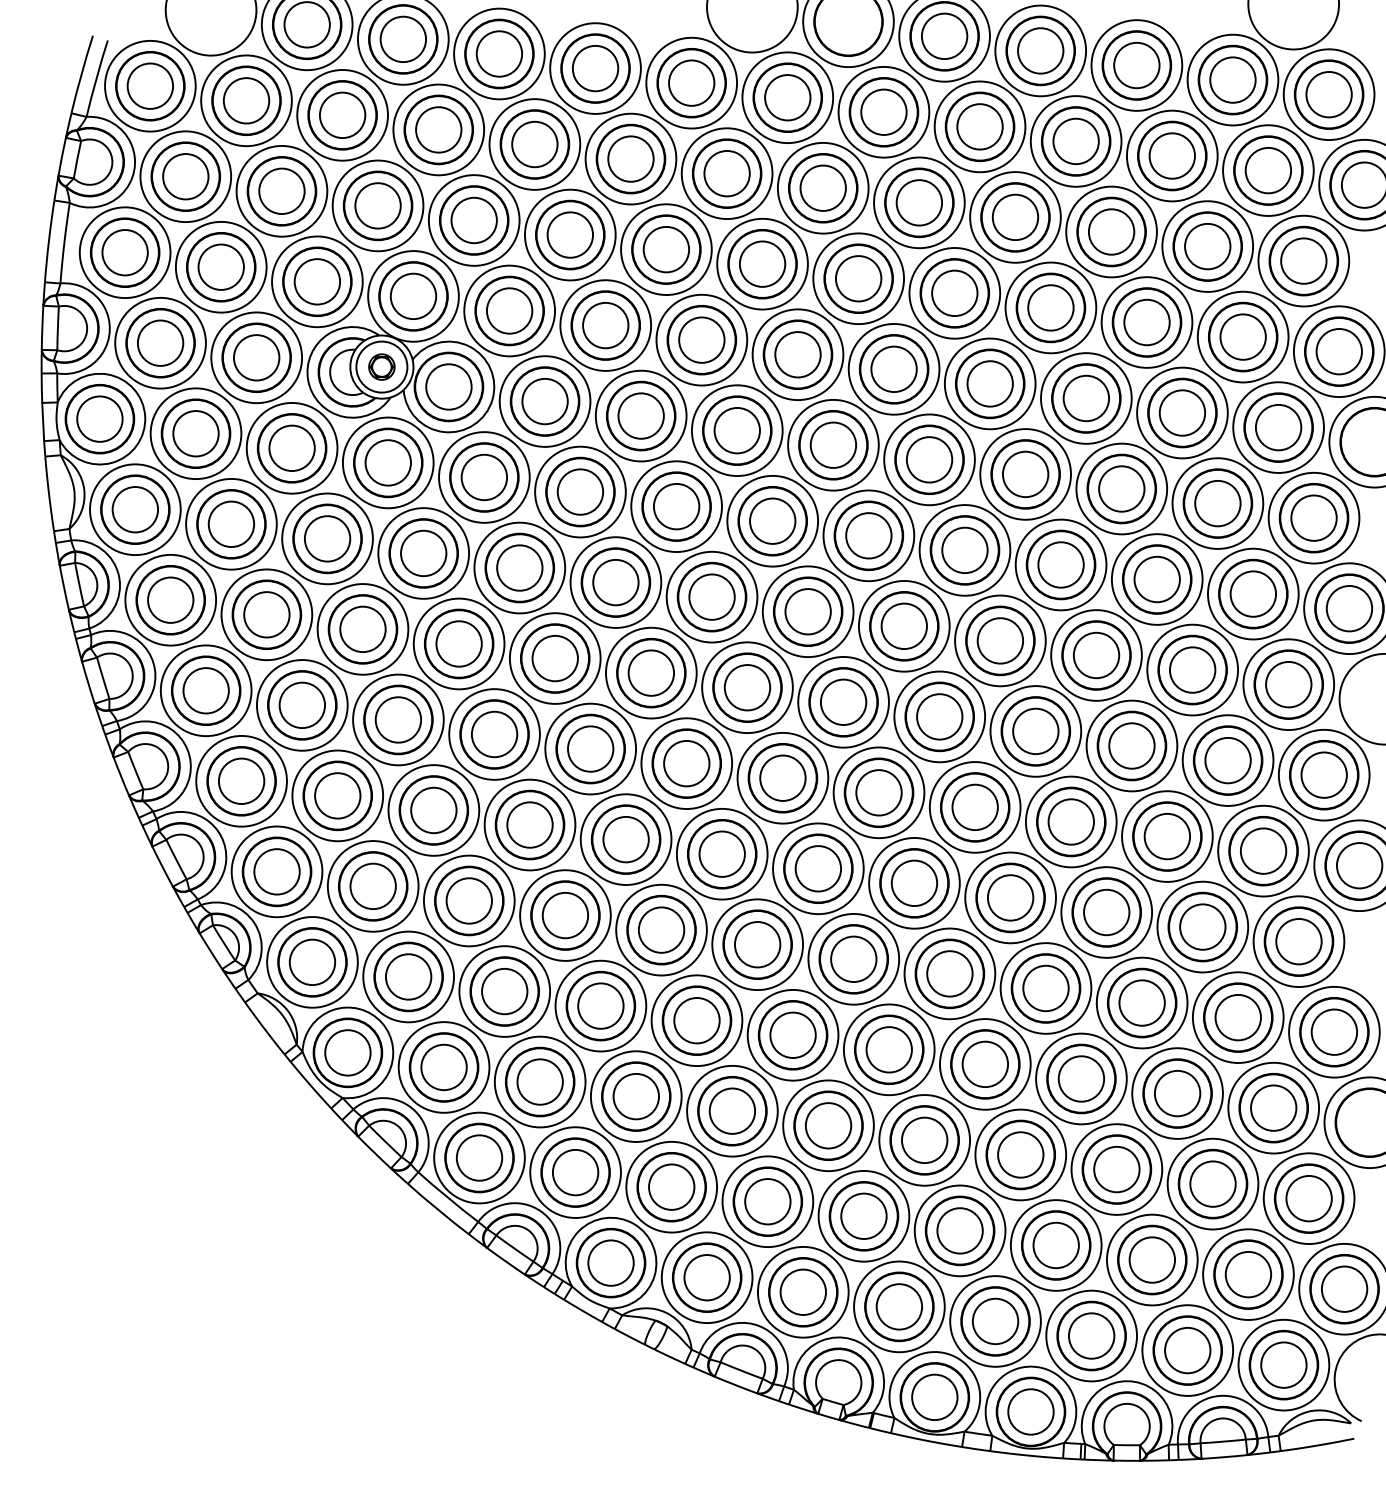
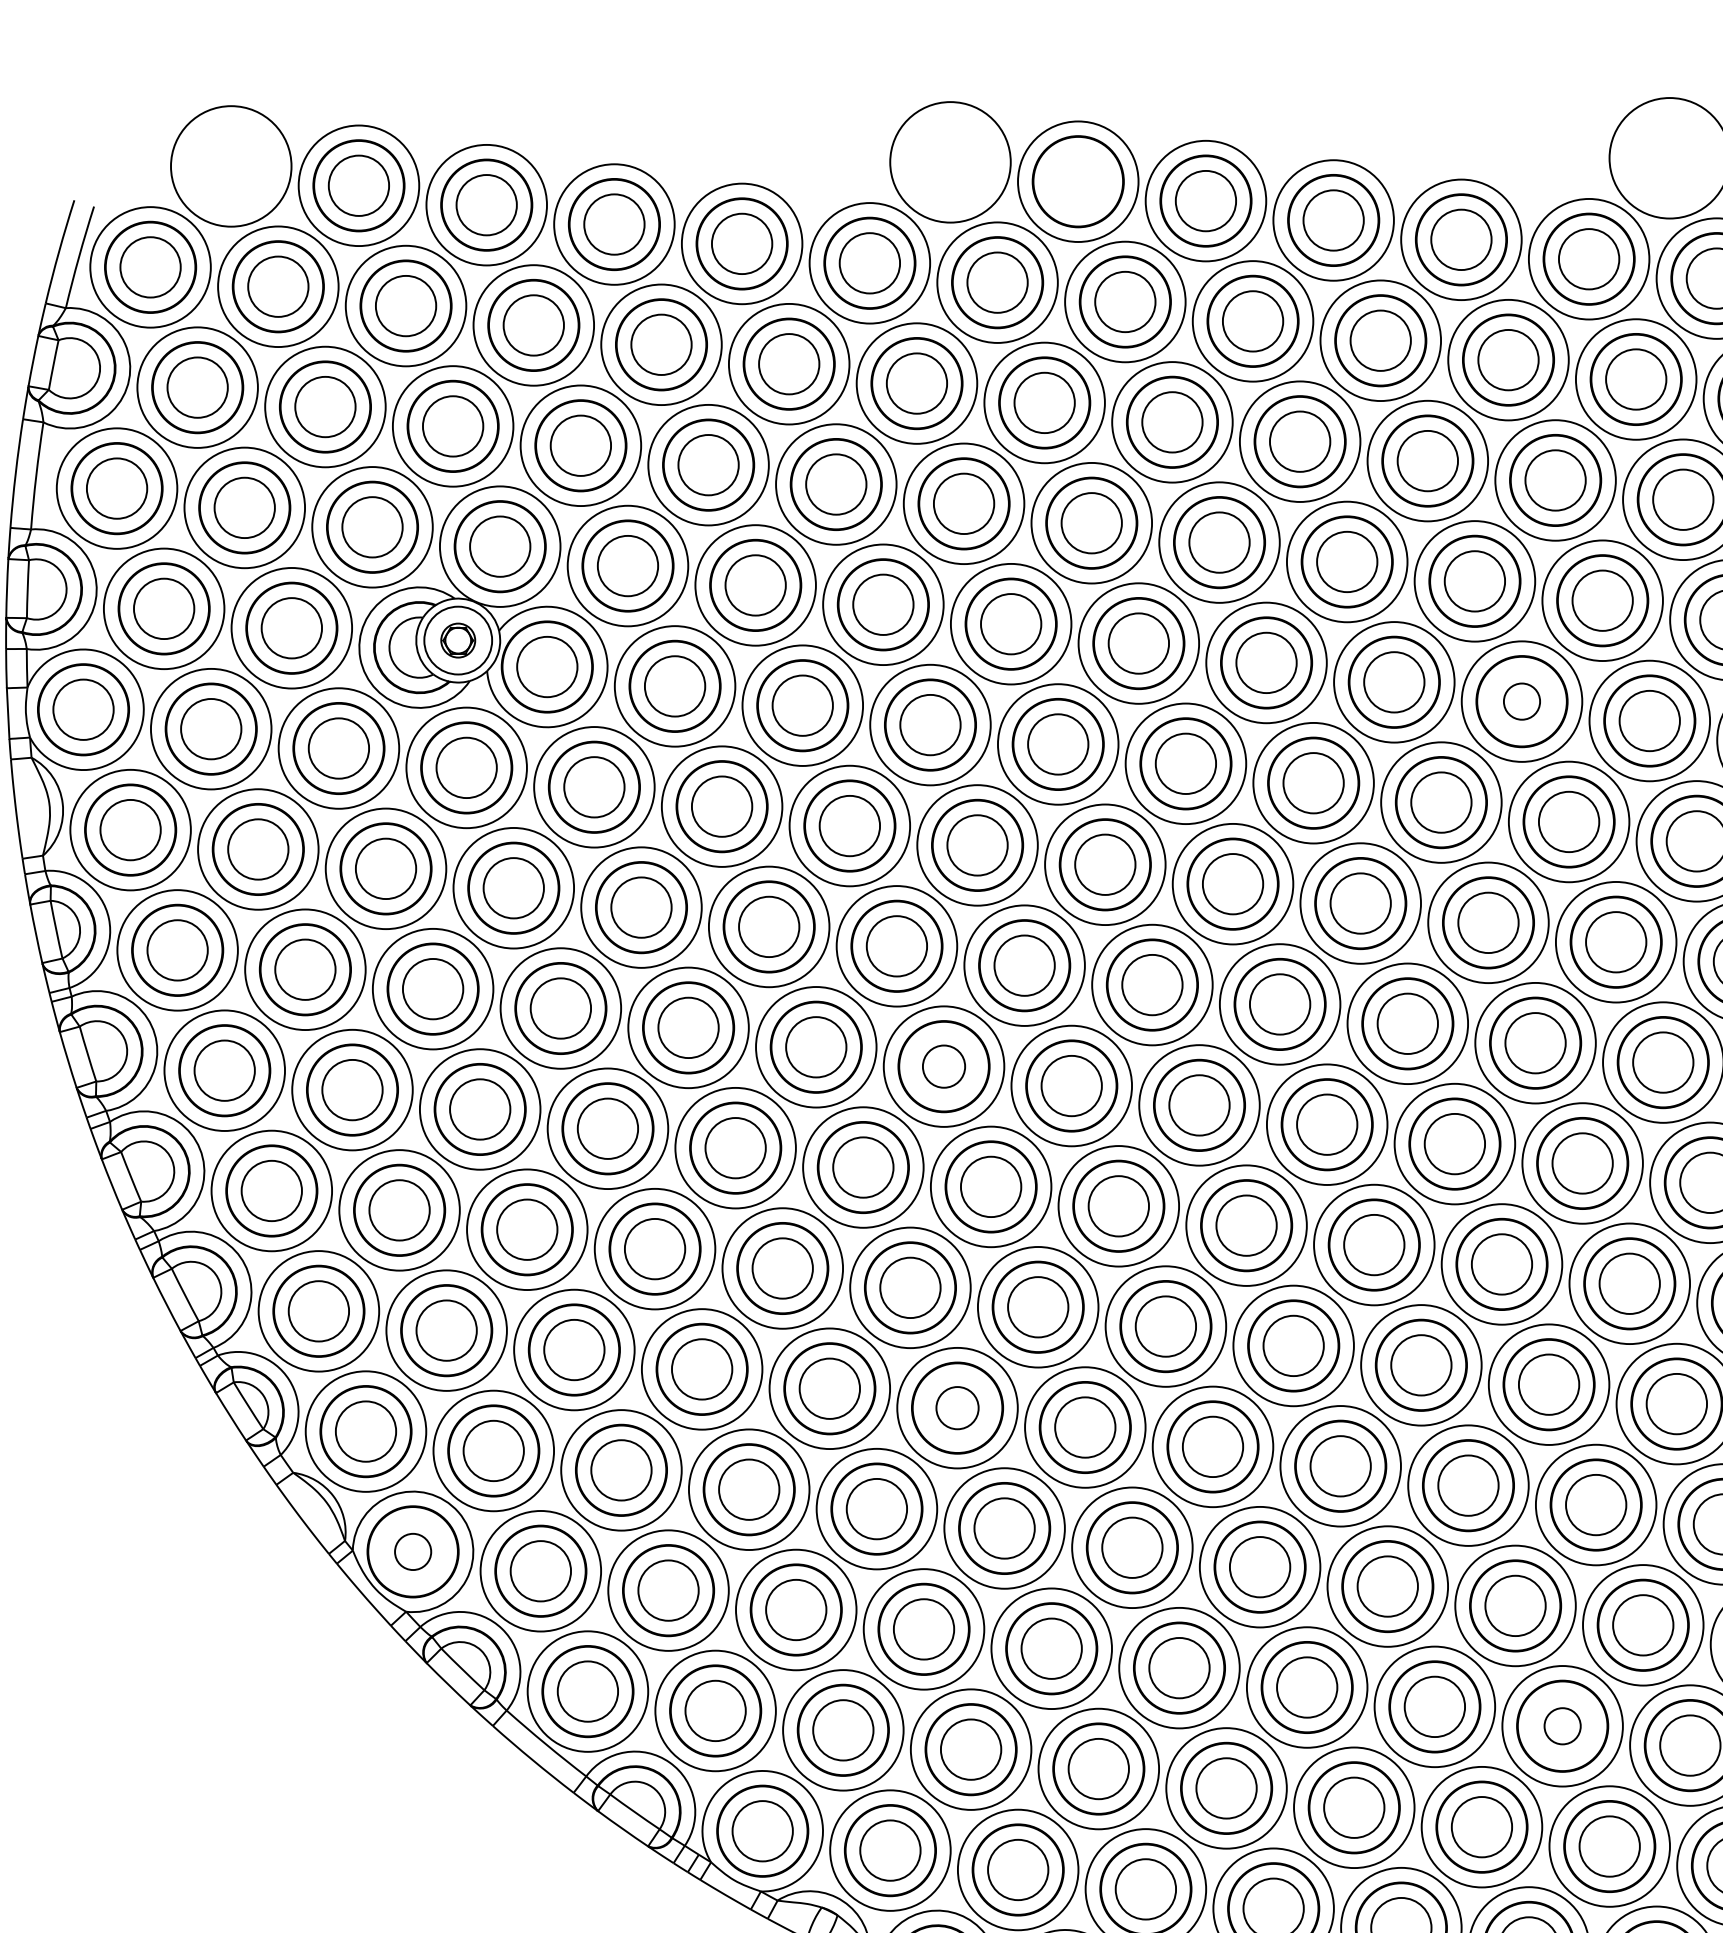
circle: (1182, 412) -> (1522, 700), size x0.6
circle: (747, 687) -> (944, 1066), size x0.7
circle: (757, 944) -> (957, 1407), size x0.7
circle: (347, 1052) -> (412, 1551), size x0.6
circle: (1212, 1183) -> (1561, 1725), size x0.6

